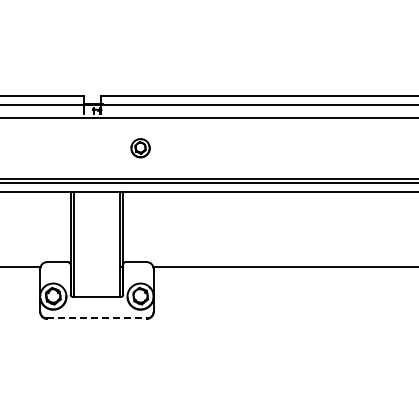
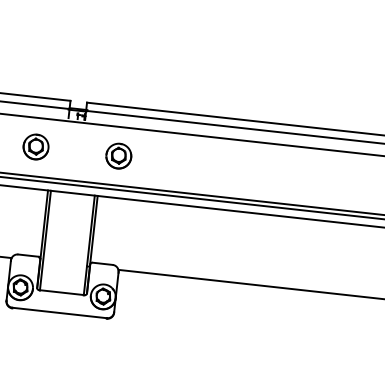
part: (53, 148) -> (36, 147), added
part: (140, 148) -> (118, 156), size x1.43
line: (96, 318) -> (59, 313), dashed -> solid

